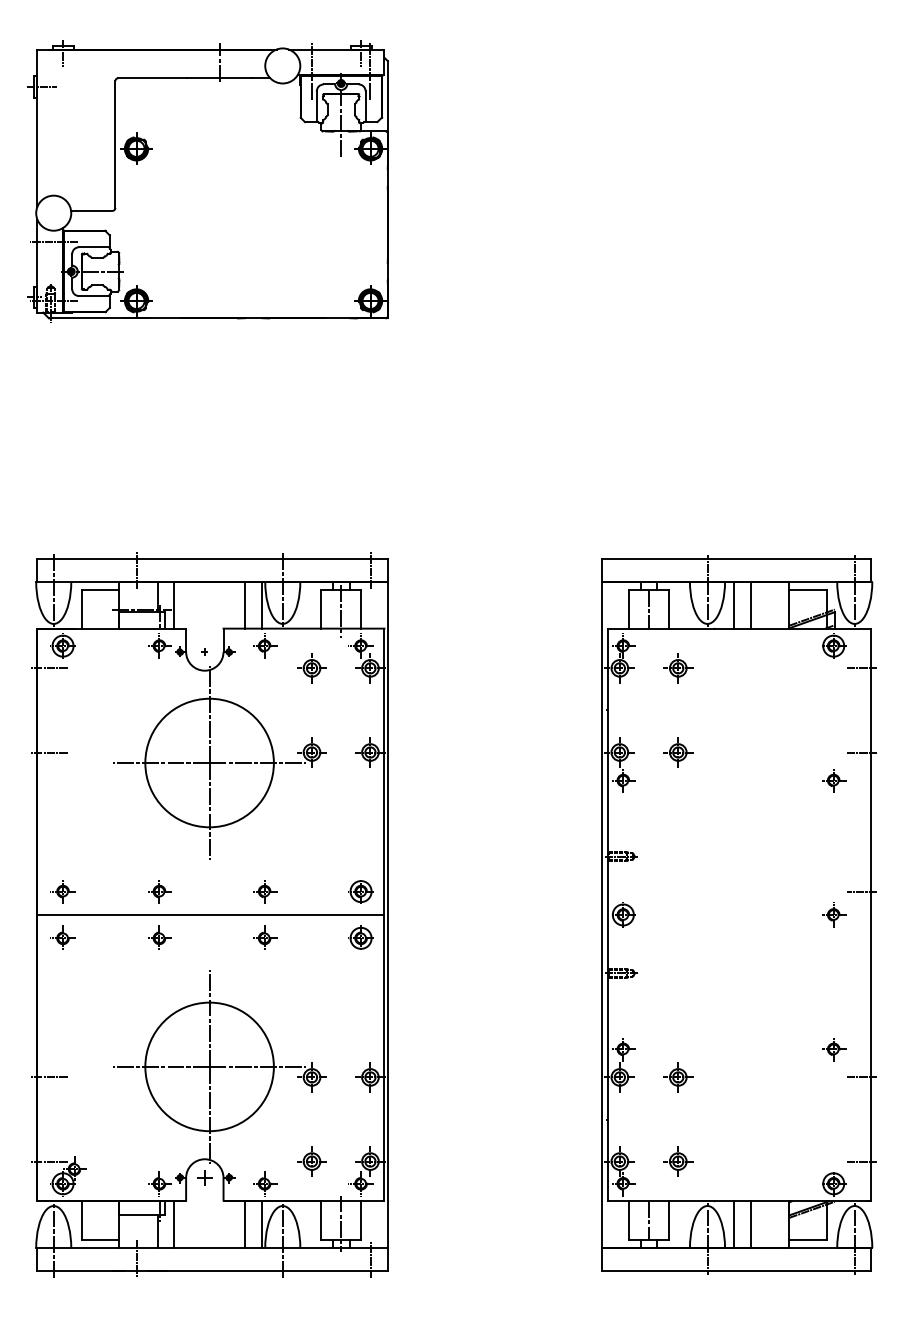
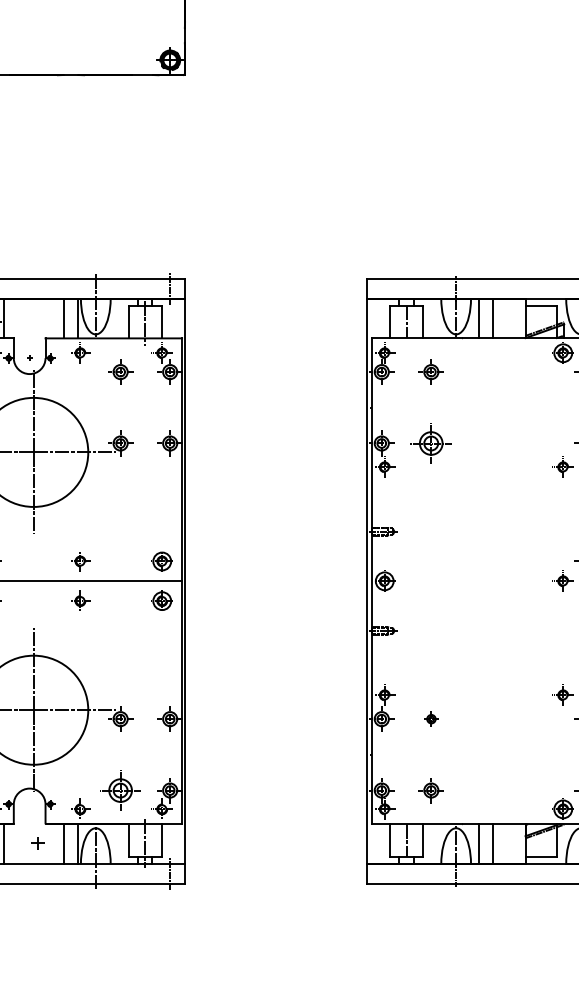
part: (678, 752) -> (431, 443), size x1.6
part: (678, 1077) -> (431, 719), size x0.6
part: (311, 1161) -> (120, 790), size x1.6
part: (204, 1177) -> (37, 843), moved

